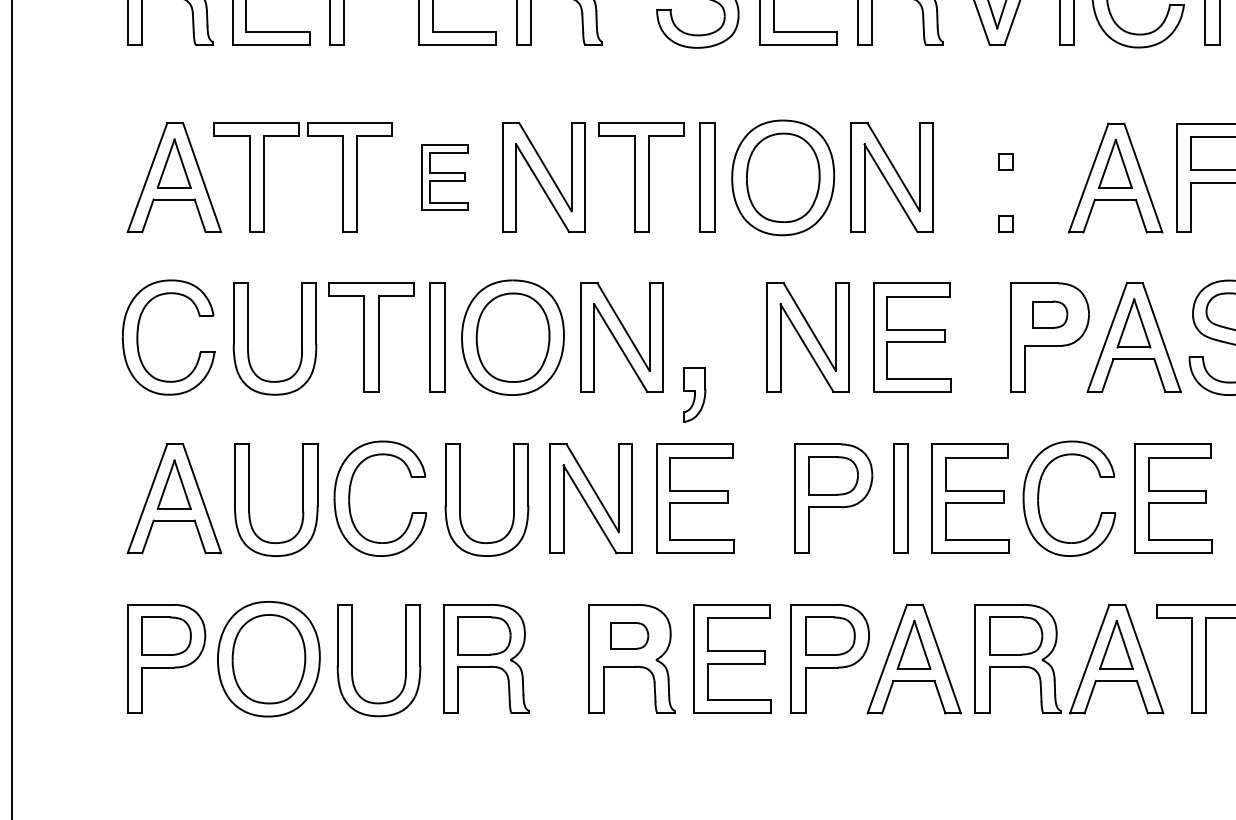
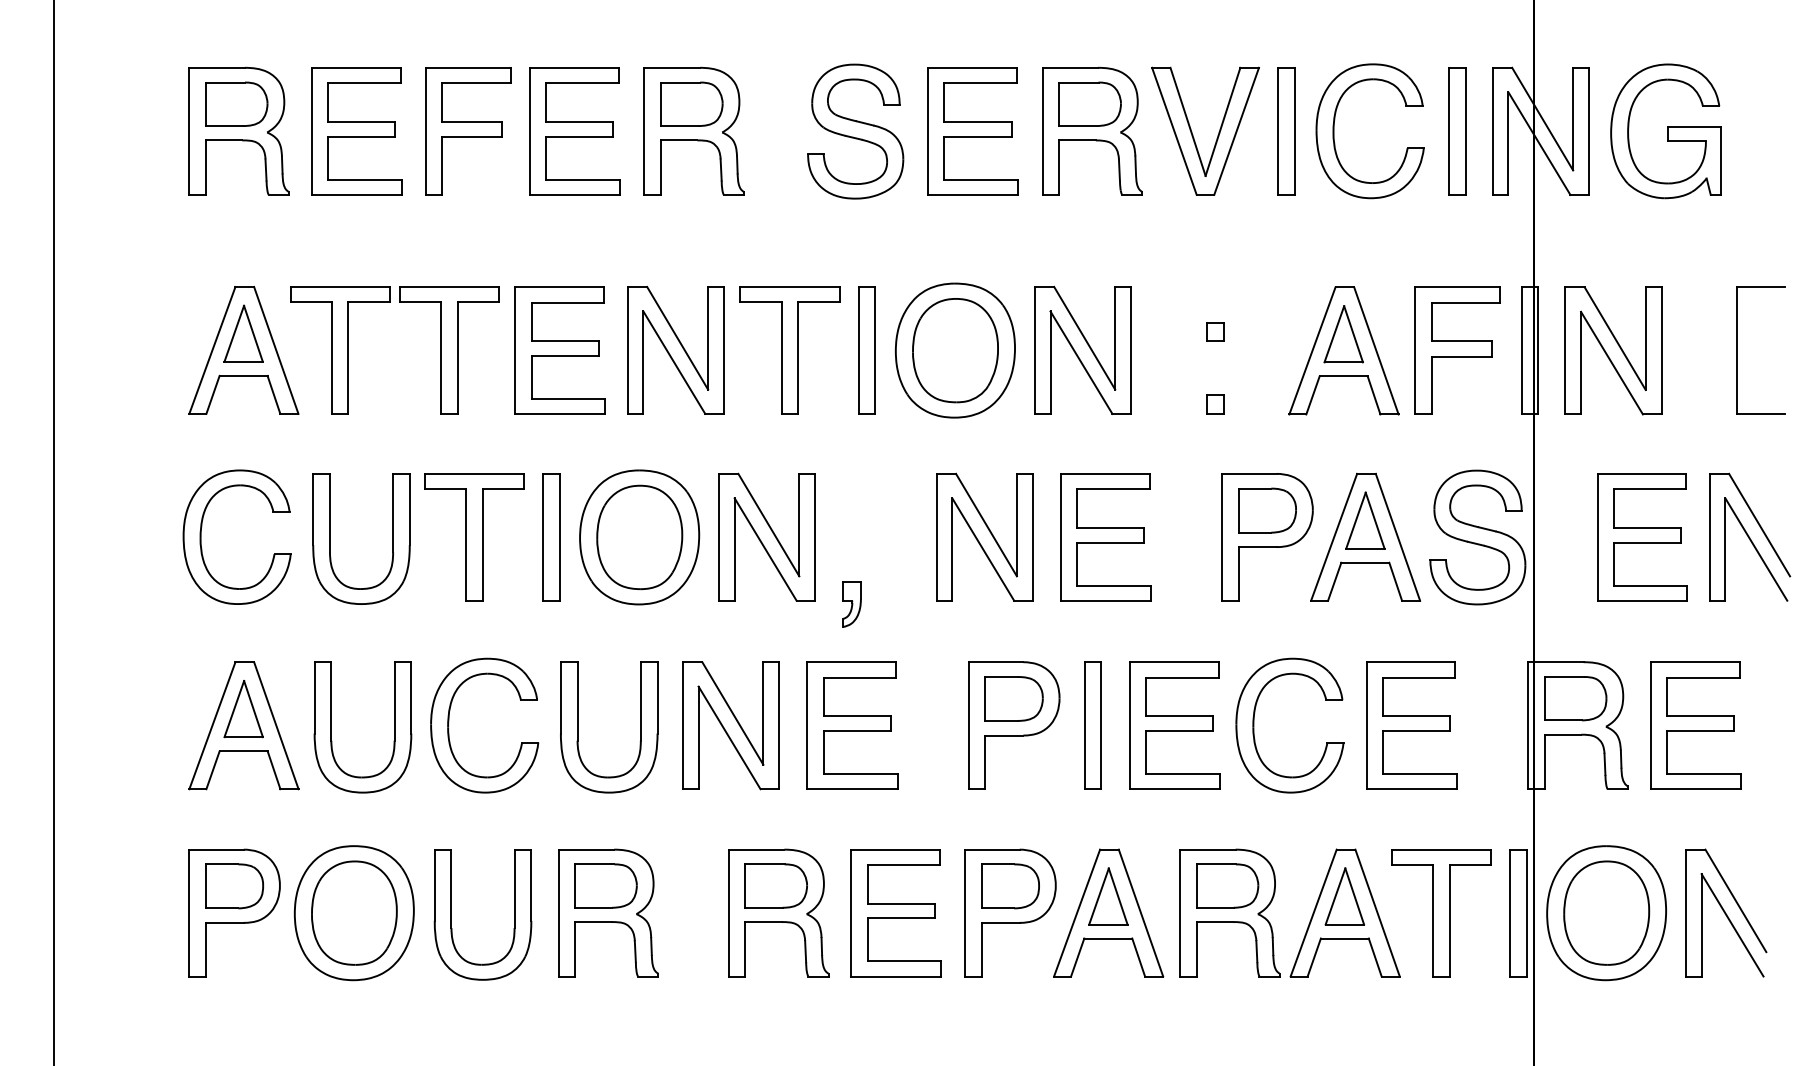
part: (444, 177) -> (559, 350), size x1.67
part: (1050, 314) -> (1267, 510), size x1.43
part: (694, 395) -> (851, 604), size x0.71
part: (629, 635) -> (775, 885), size x1.43

